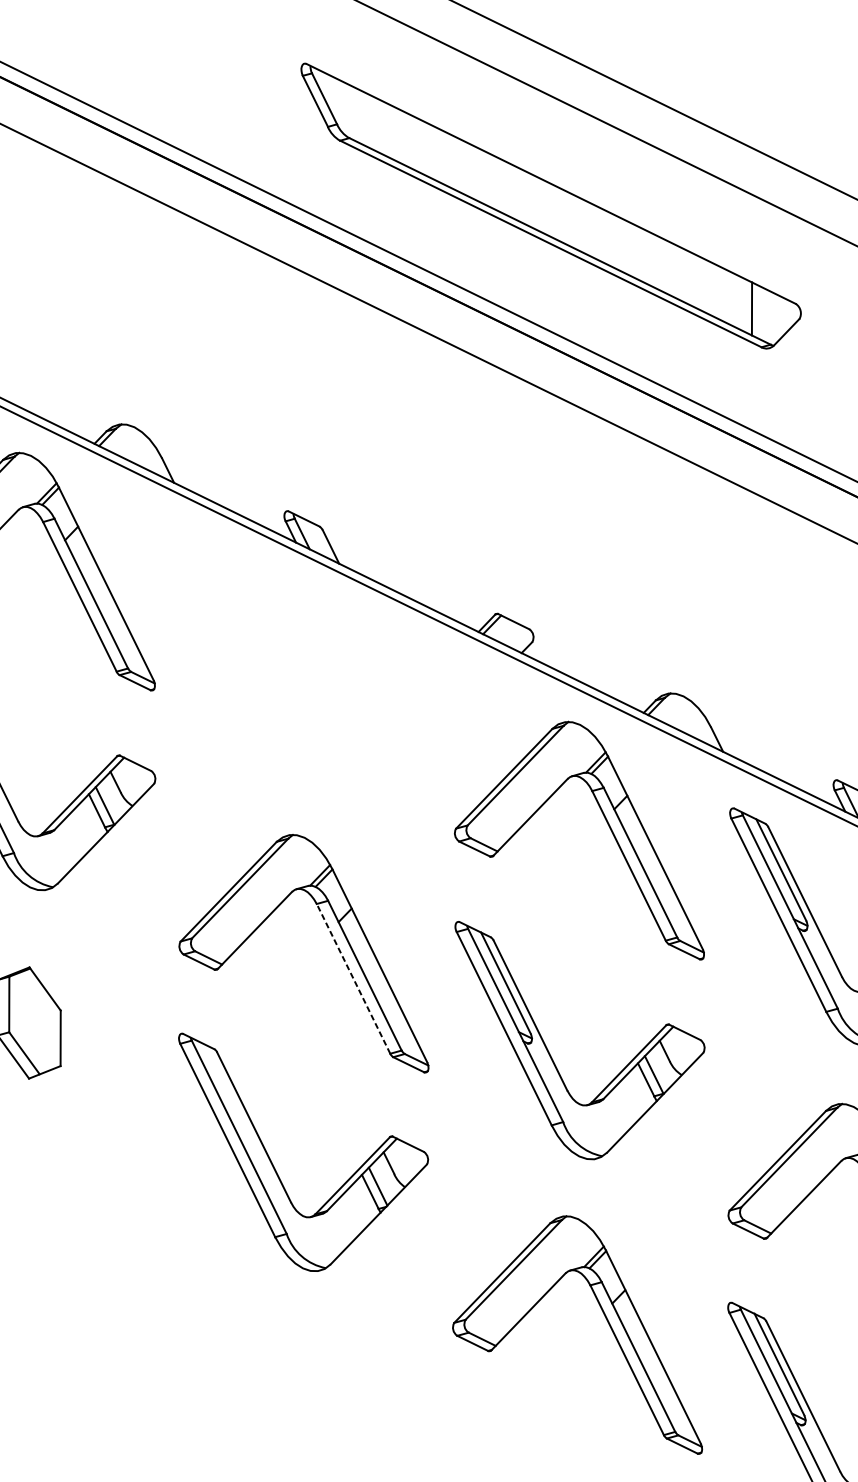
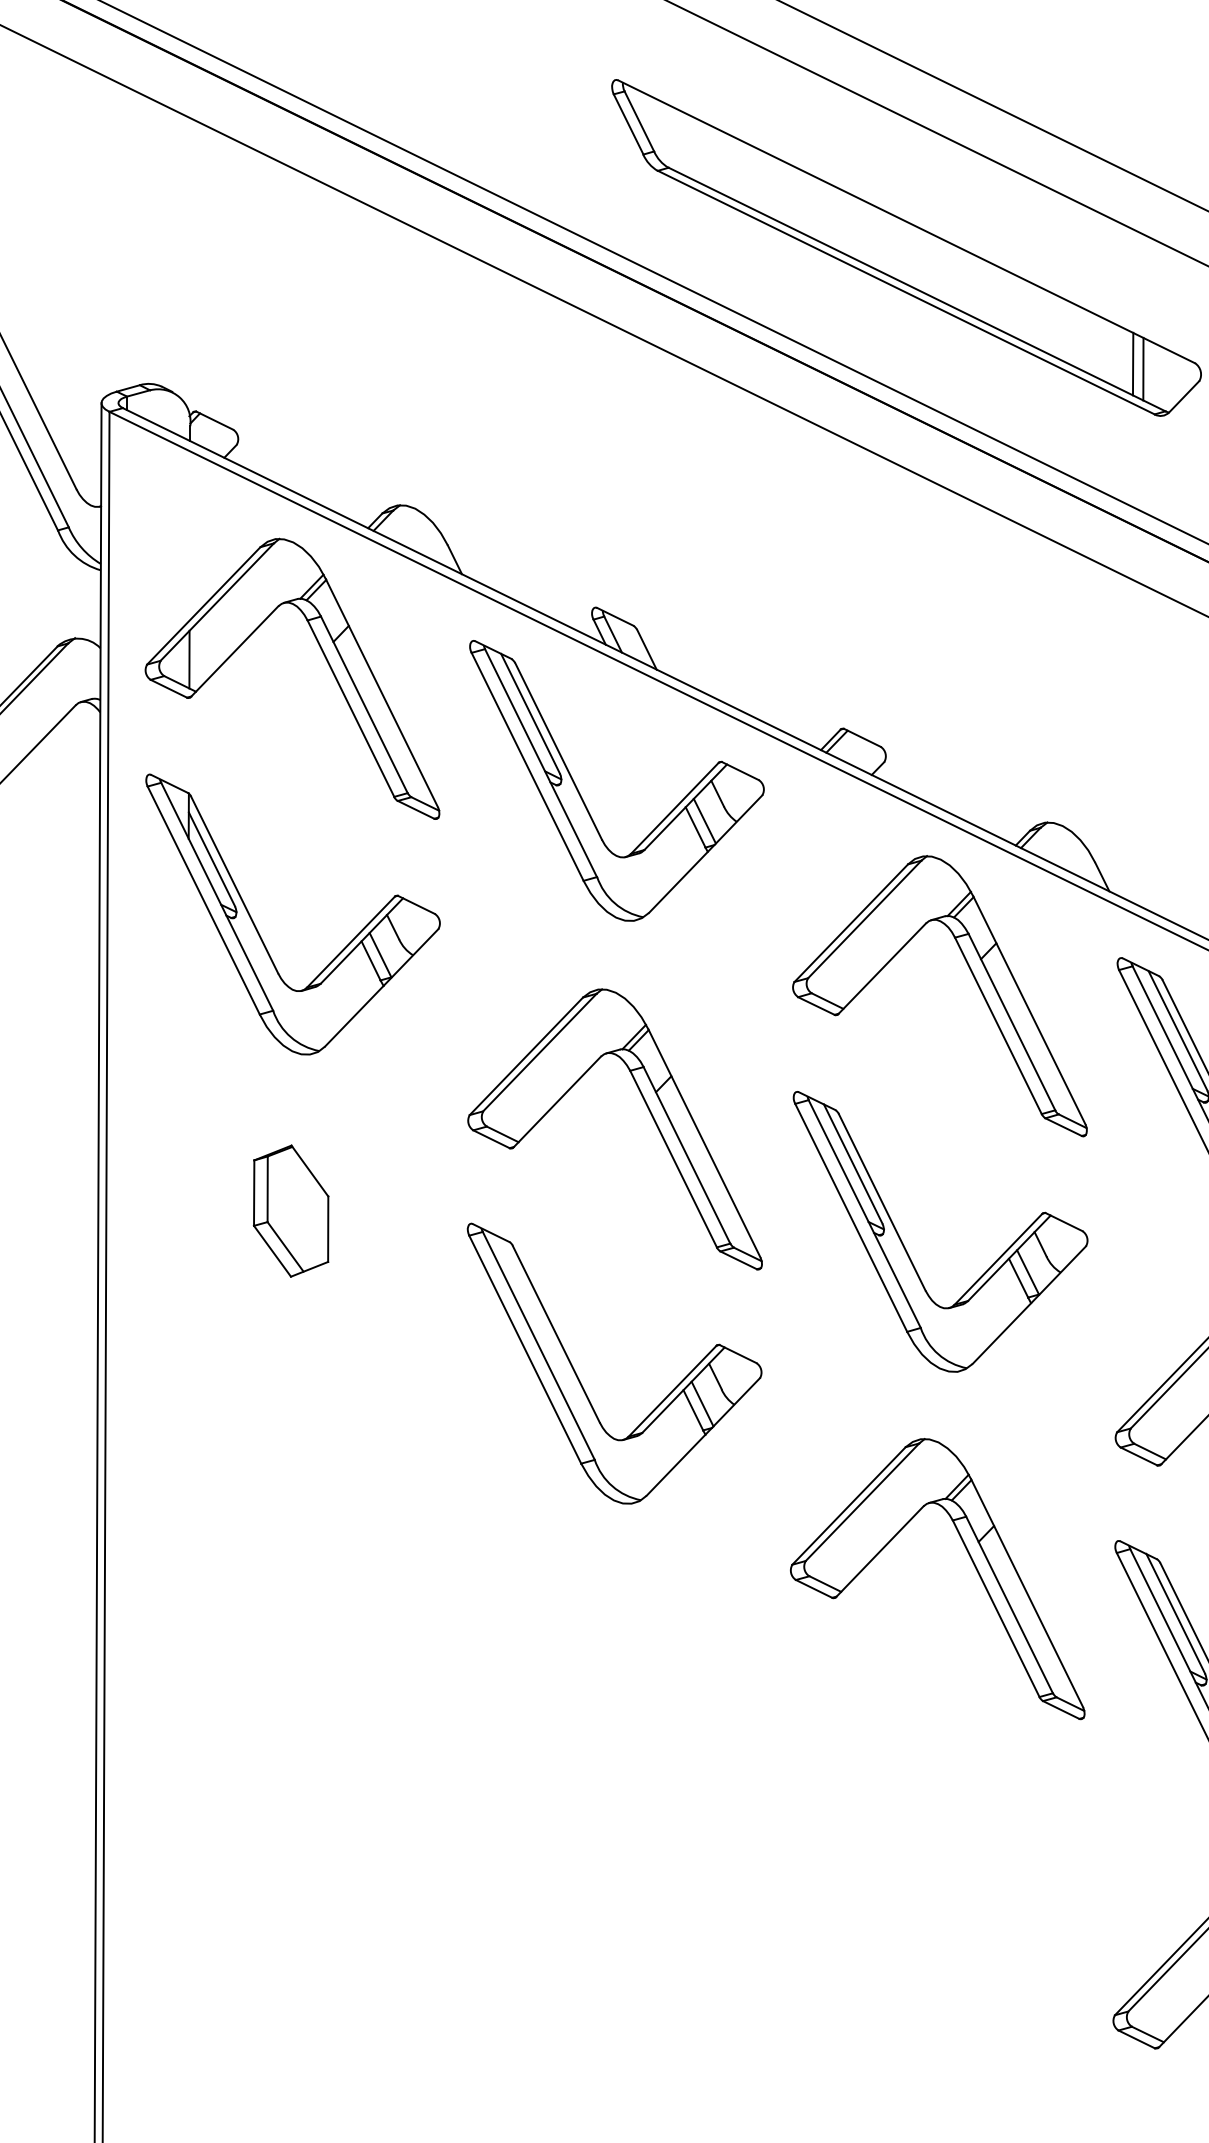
line: (742, 304) -> (1132, 363), added
part: (276, 672) -> (582, 797), added
line: (353, 978) -> (673, 1158), dashed -> solid

